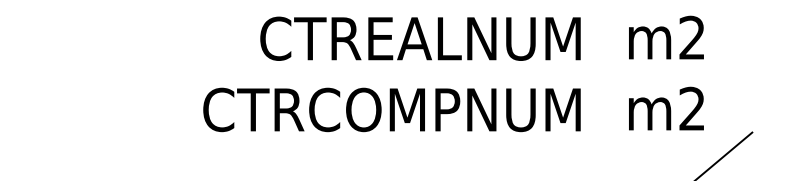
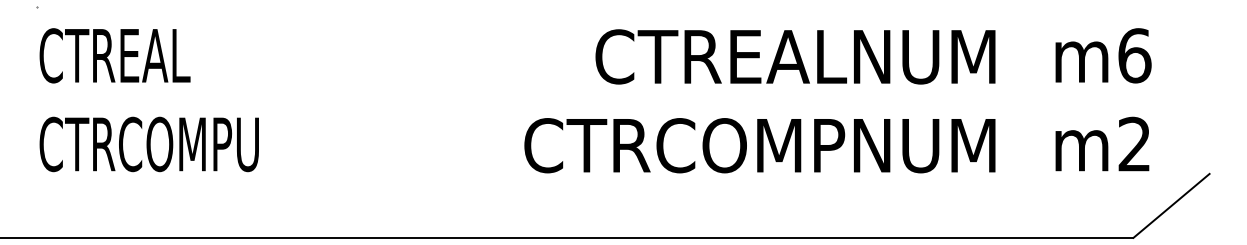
text: (692, 37) -> (1134, 55), m2 -> m6

